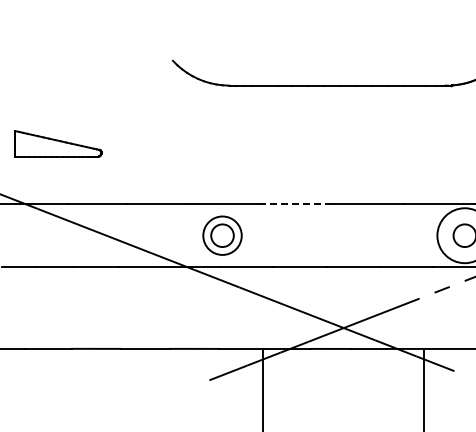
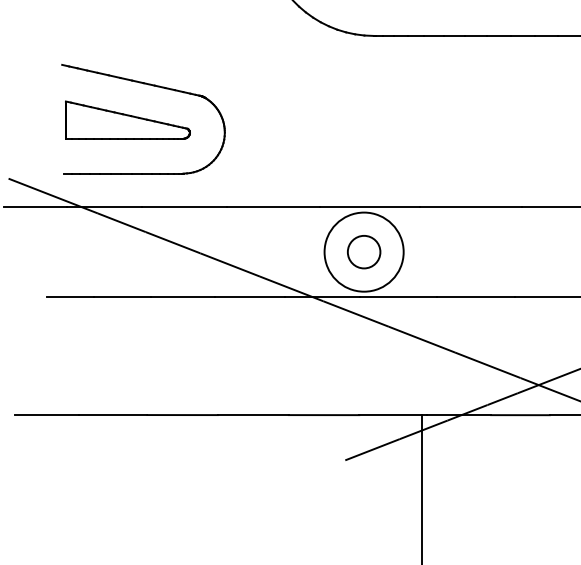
part: (73, 120) -> (149, 86), added
line: (296, 204) -> (470, 207), dashed -> solid
circle: (222, 235) -> (364, 251), size x1.43

